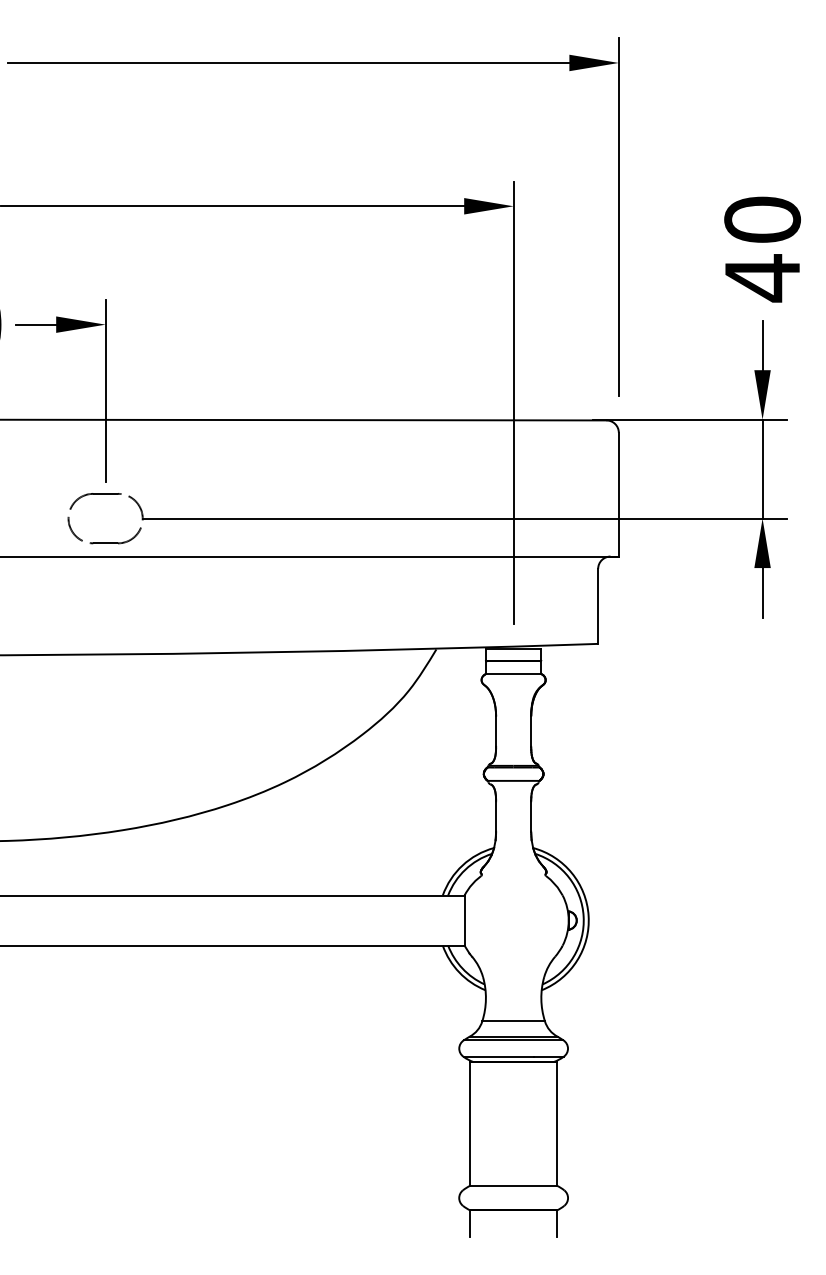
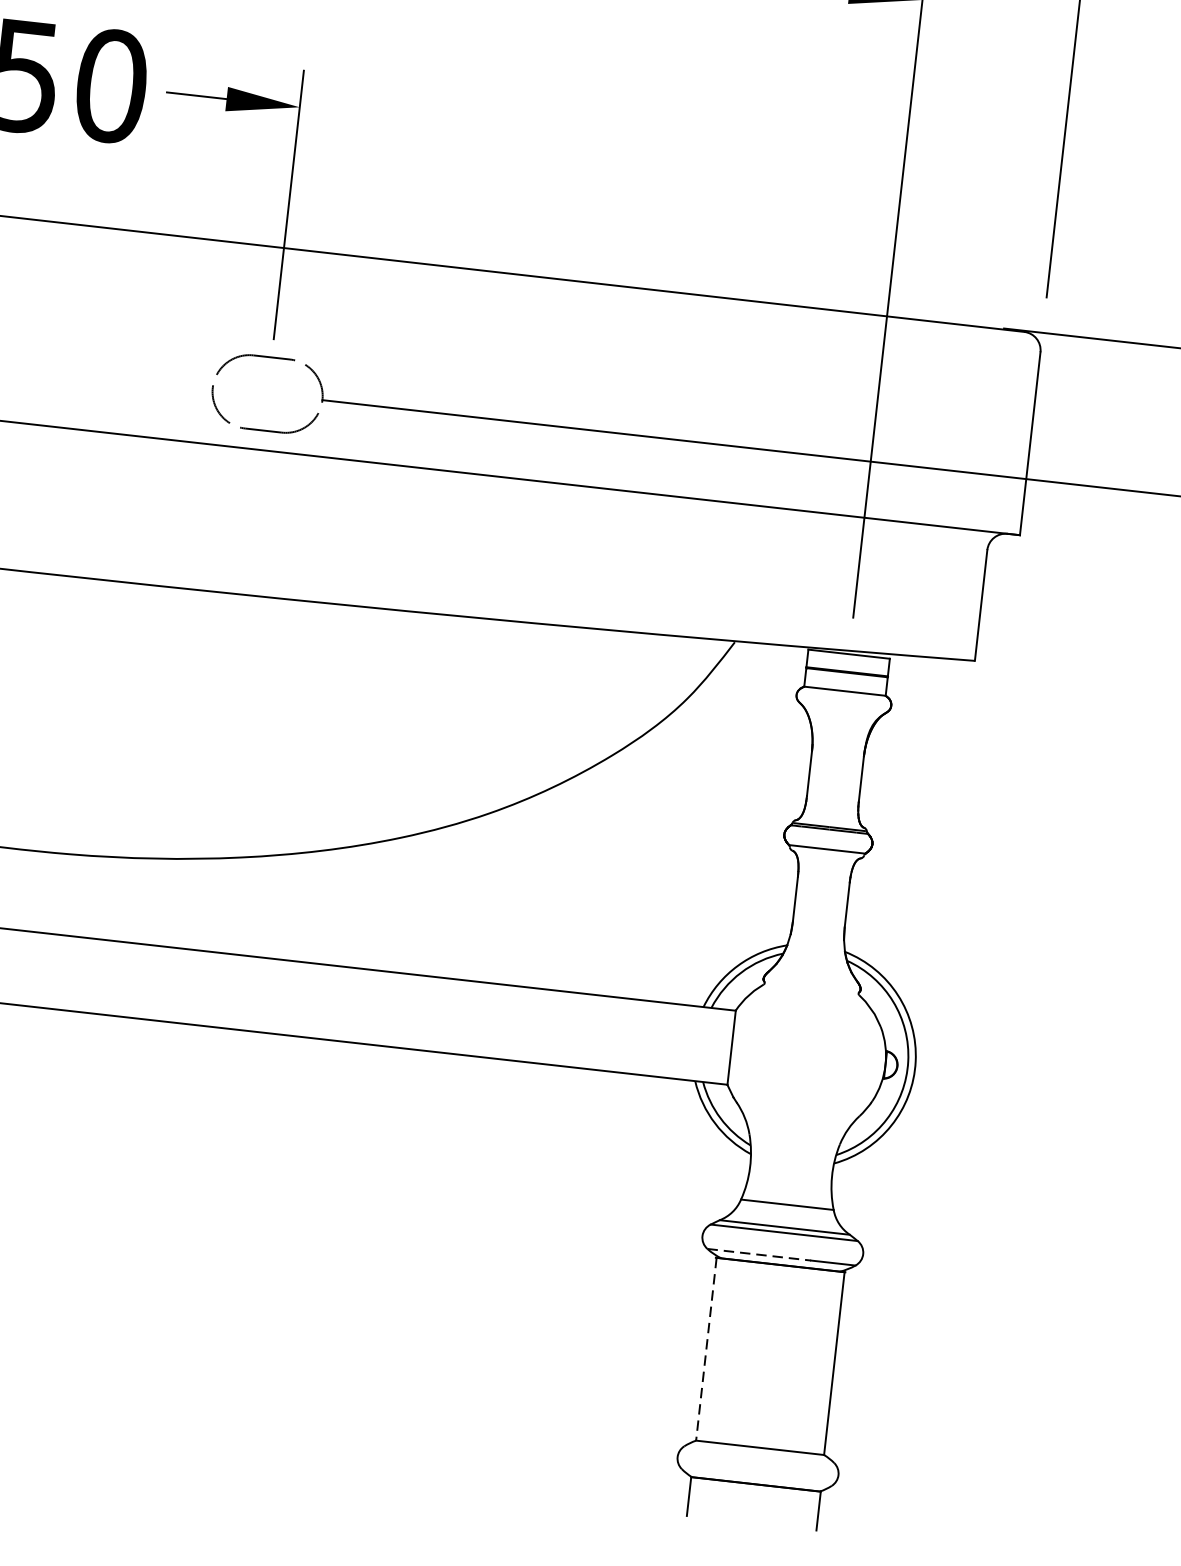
line: (499, 1056) -> (760, 1254), solid -> dashed
line: (470, 1123) -> (706, 1348), solid -> dashed

